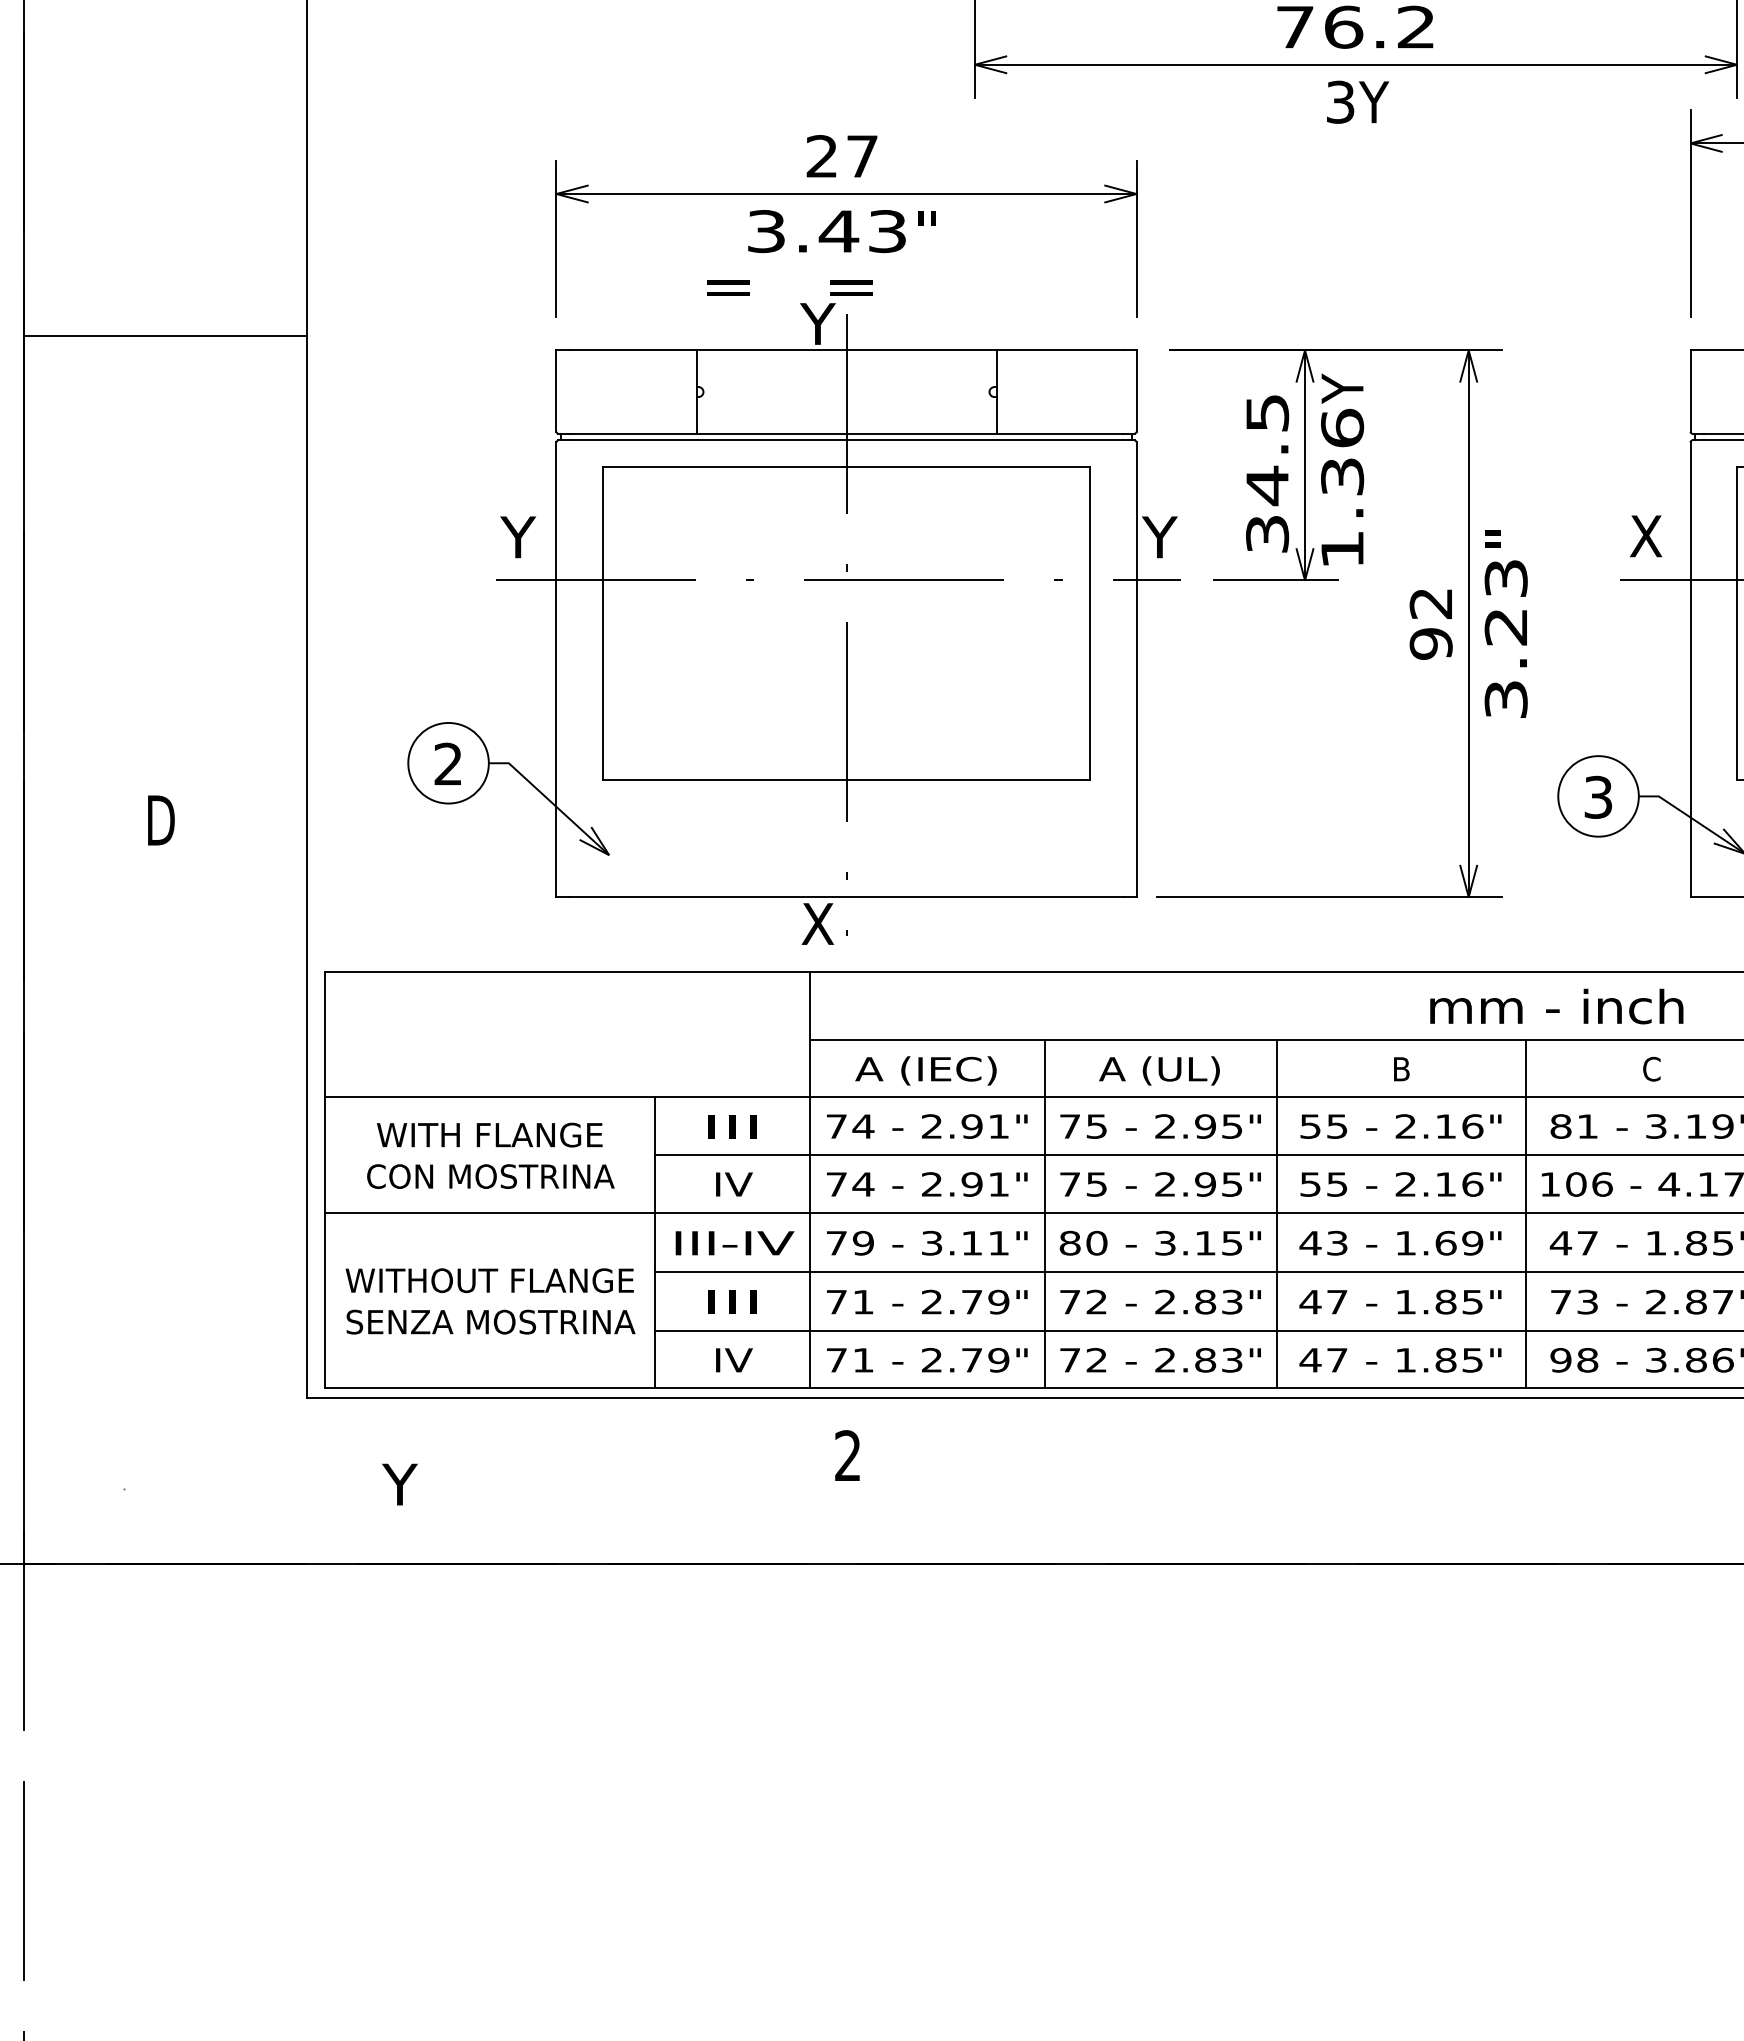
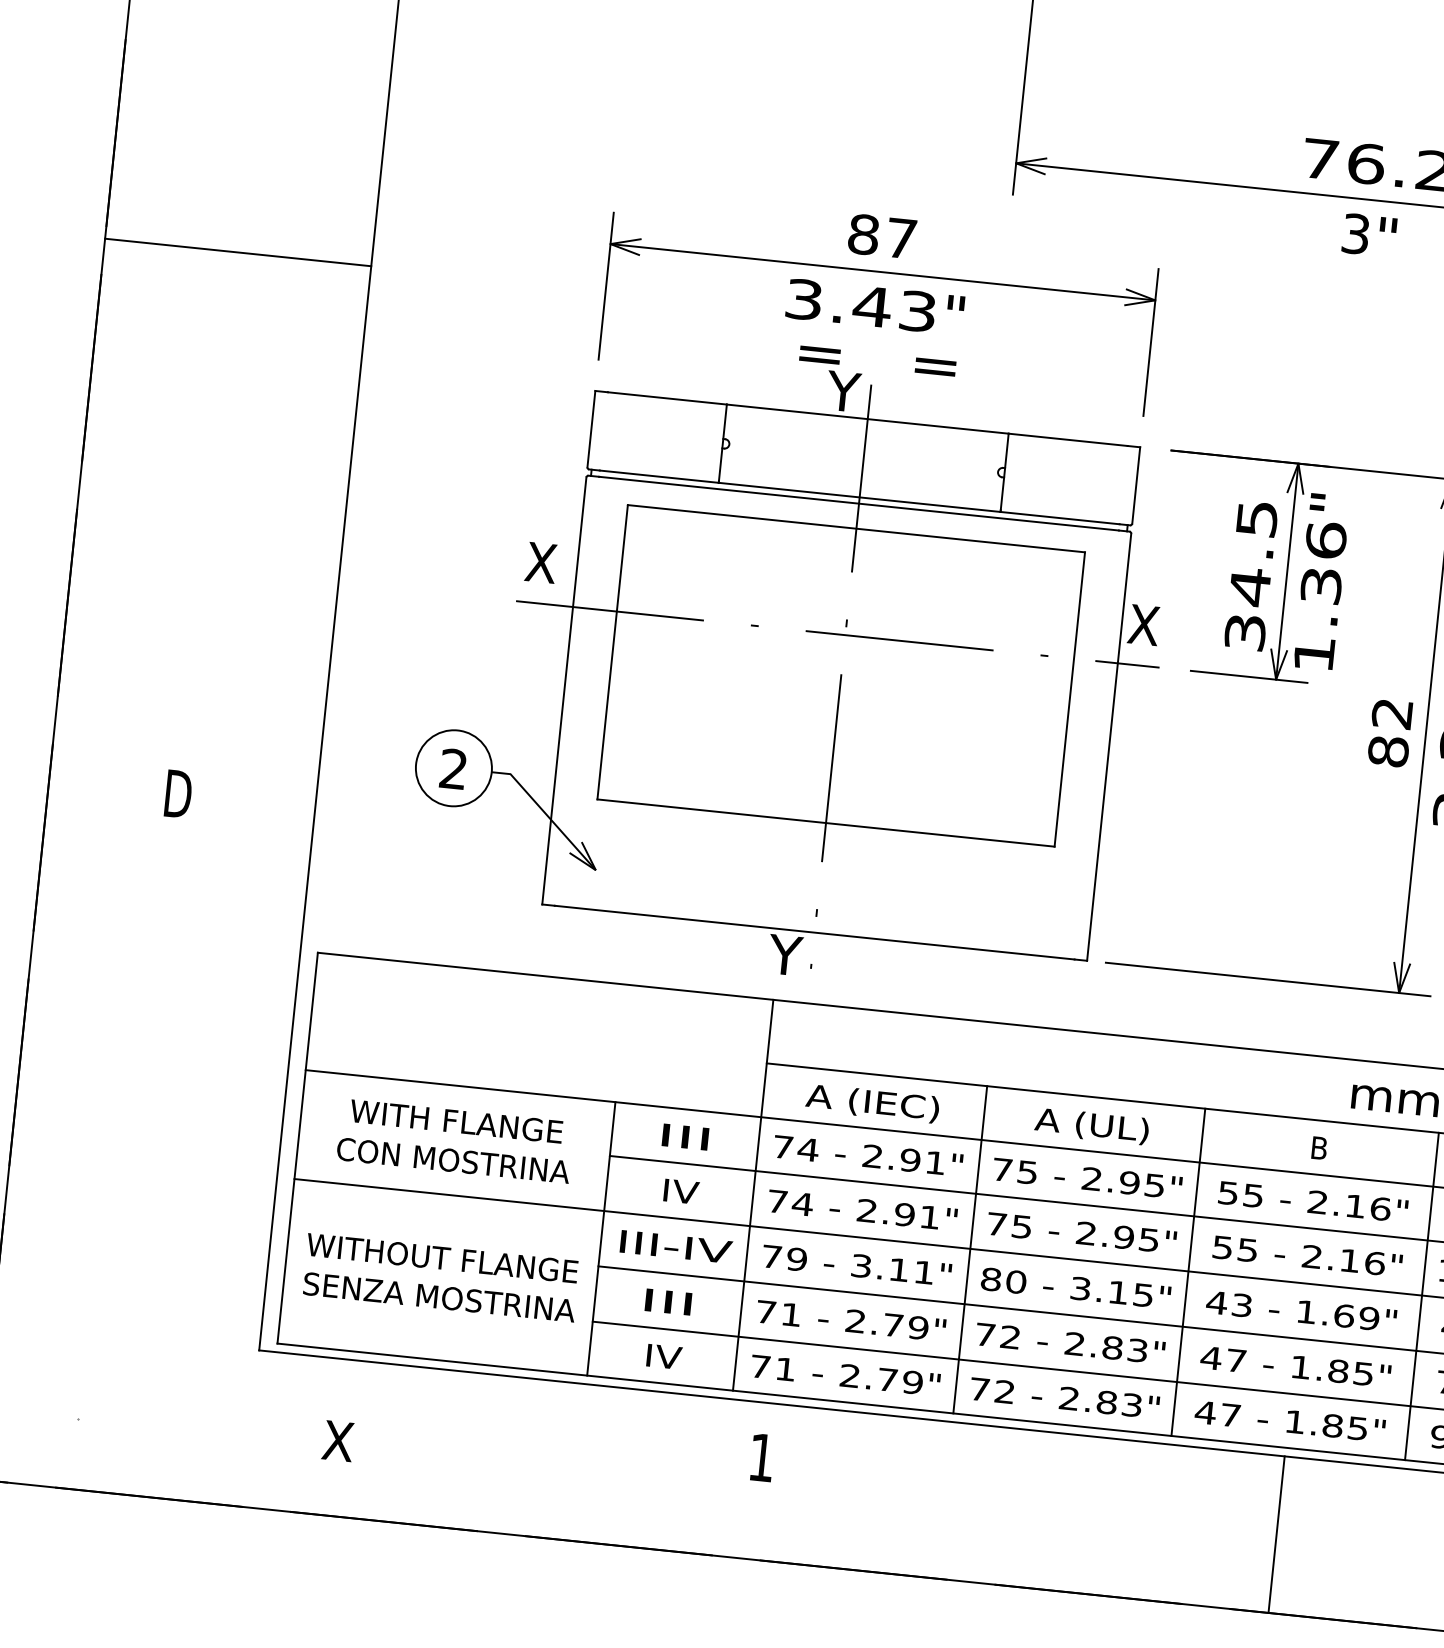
text: (1374, 102) -> (1387, 237), Y -> "
text: (822, 156) -> (864, 234), 27 -> 87
text: (789, 287) -> (877, 360), moved
line: (164, 336) -> (237, 252), moved
text: (1342, 388) -> (1329, 503), Y -> "
text: (518, 537) -> (541, 563), Y -> X
text: (1159, 537) -> (1143, 625), Y -> X
text: (1430, 643) -> (1387, 751), 92 -> 82
text: (817, 923) -> (784, 954), X -> Y
text: (847, 1455) -> (761, 1457), 2 -> 1
line: (1398, 1480) -> (1276, 1534), added
text: (399, 1484) -> (337, 1440), Y -> X

